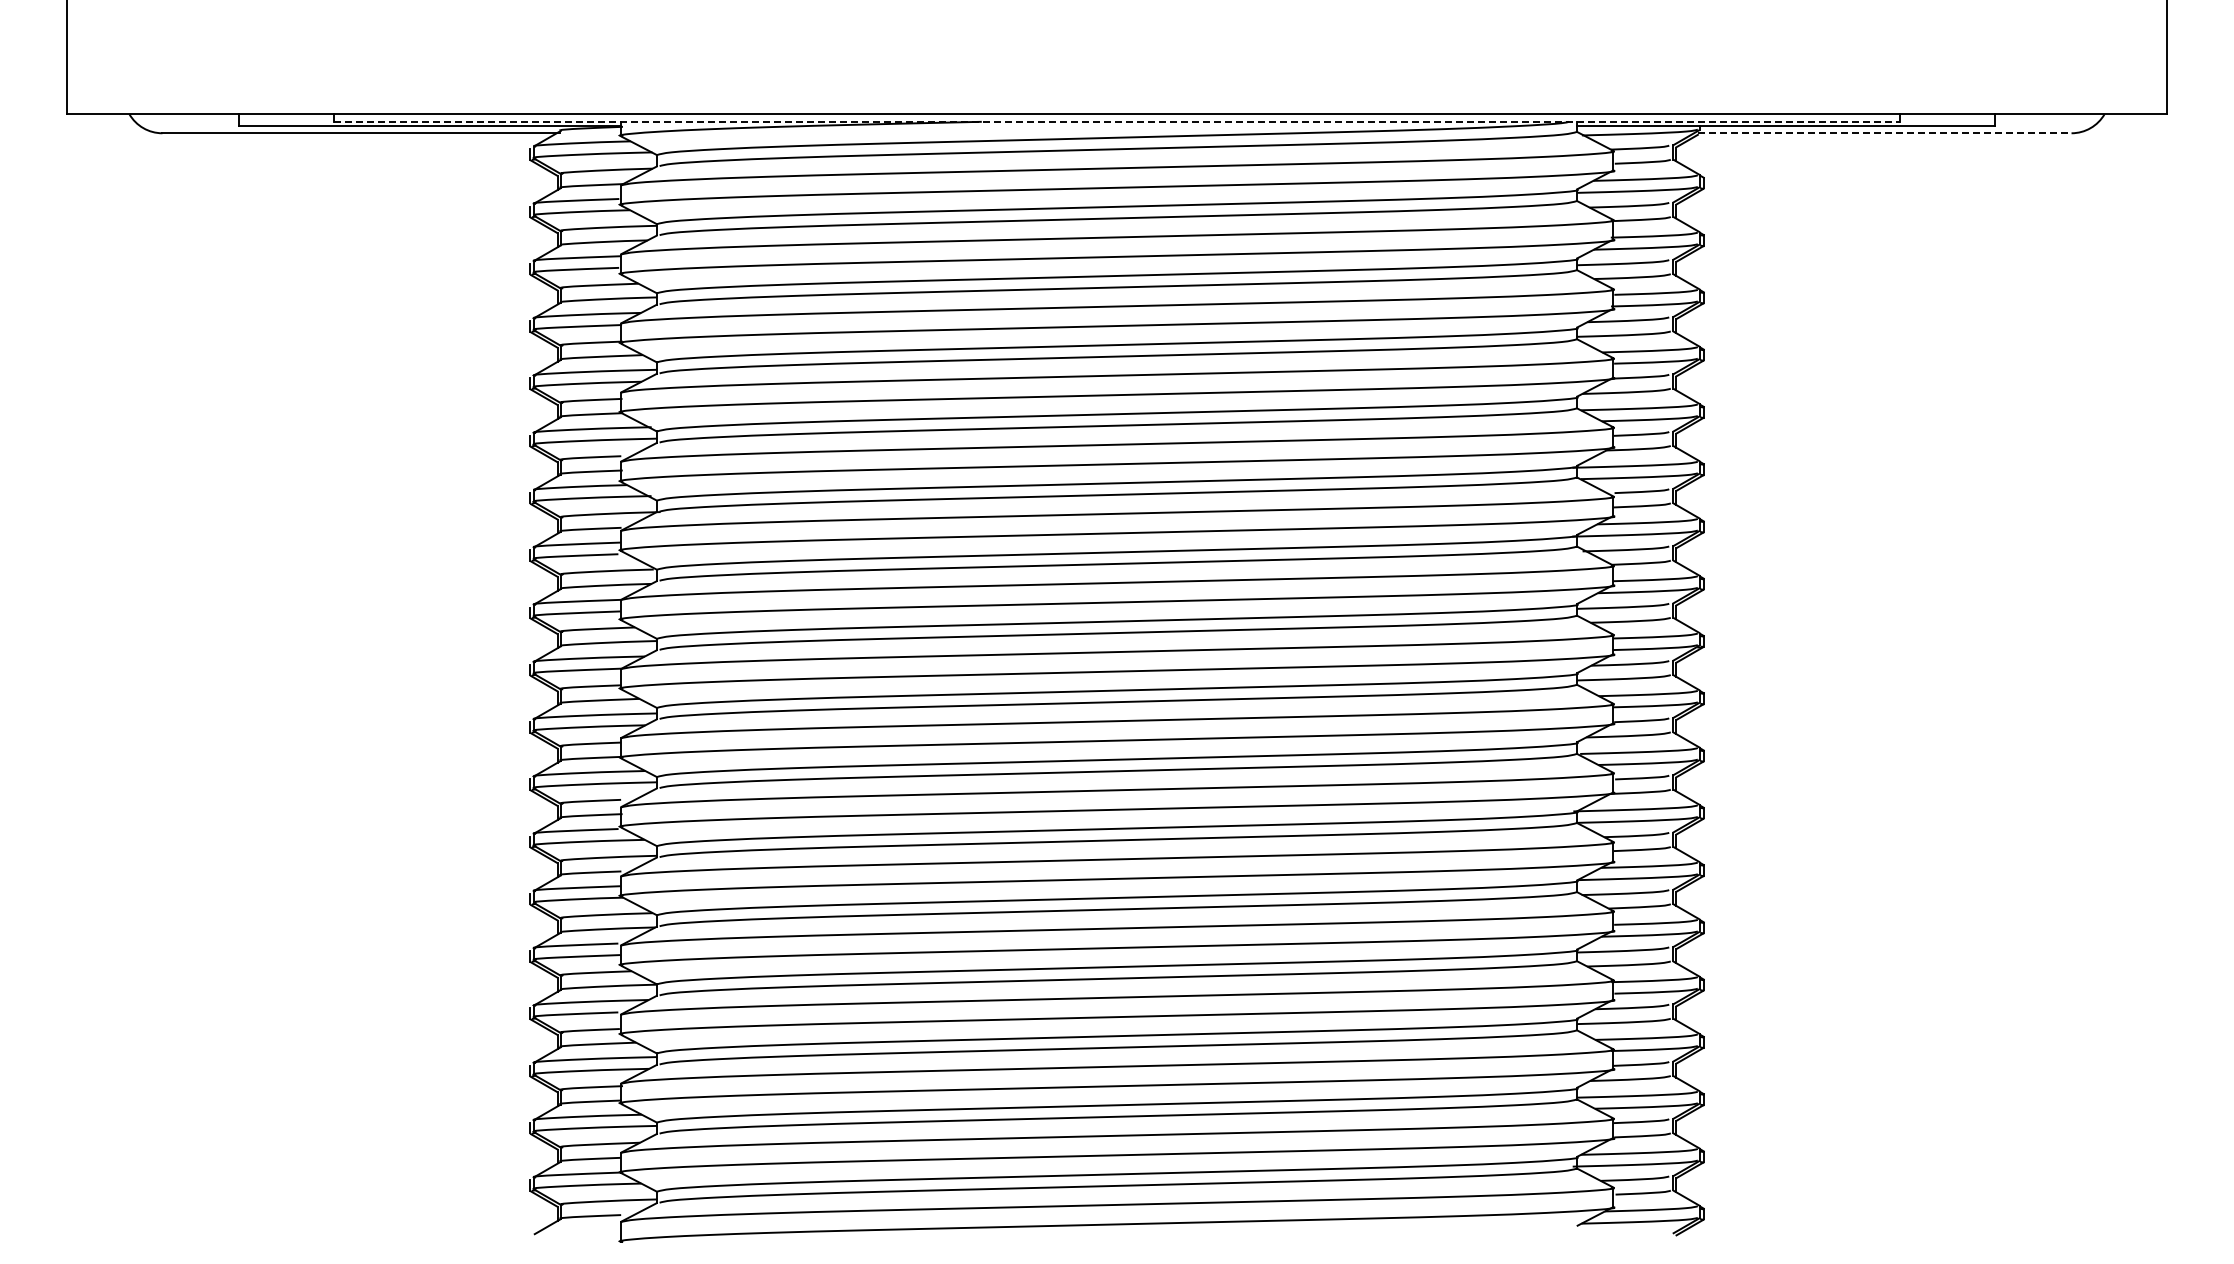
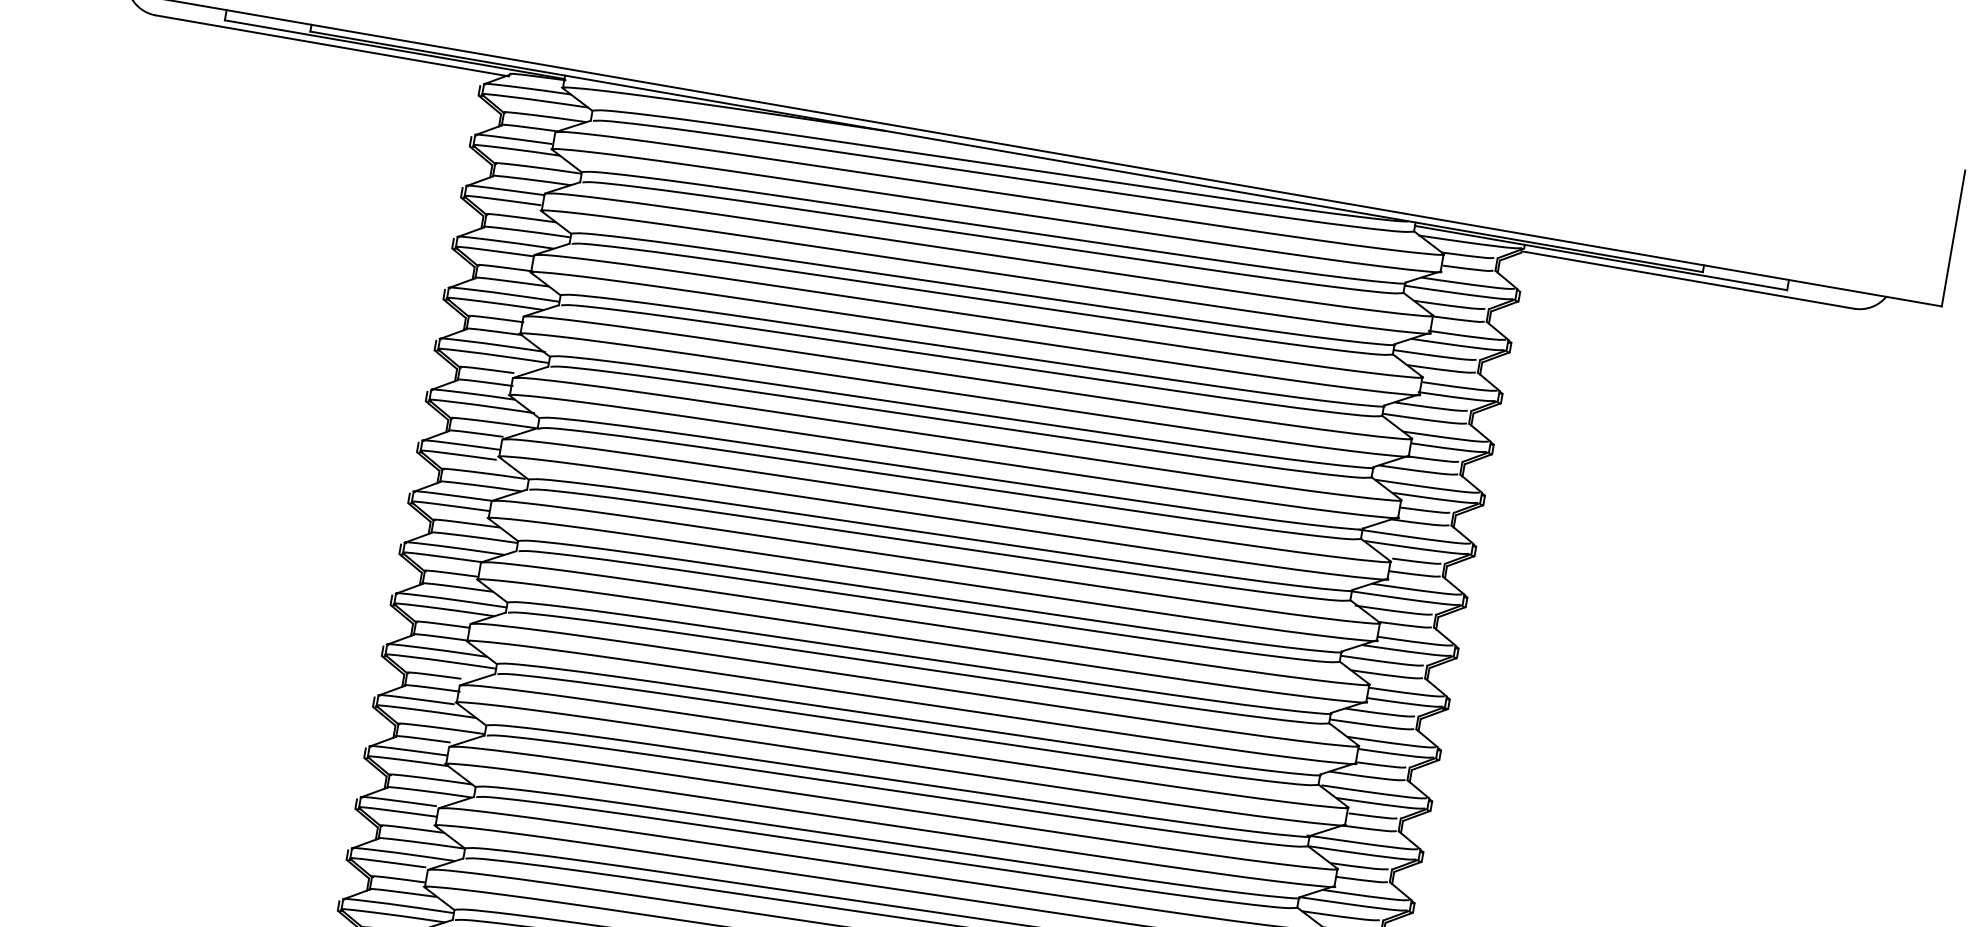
line: (1117, 121) -> (1007, 151), dashed -> solid
line: (1884, 133) -> (1687, 280), dashed -> solid

